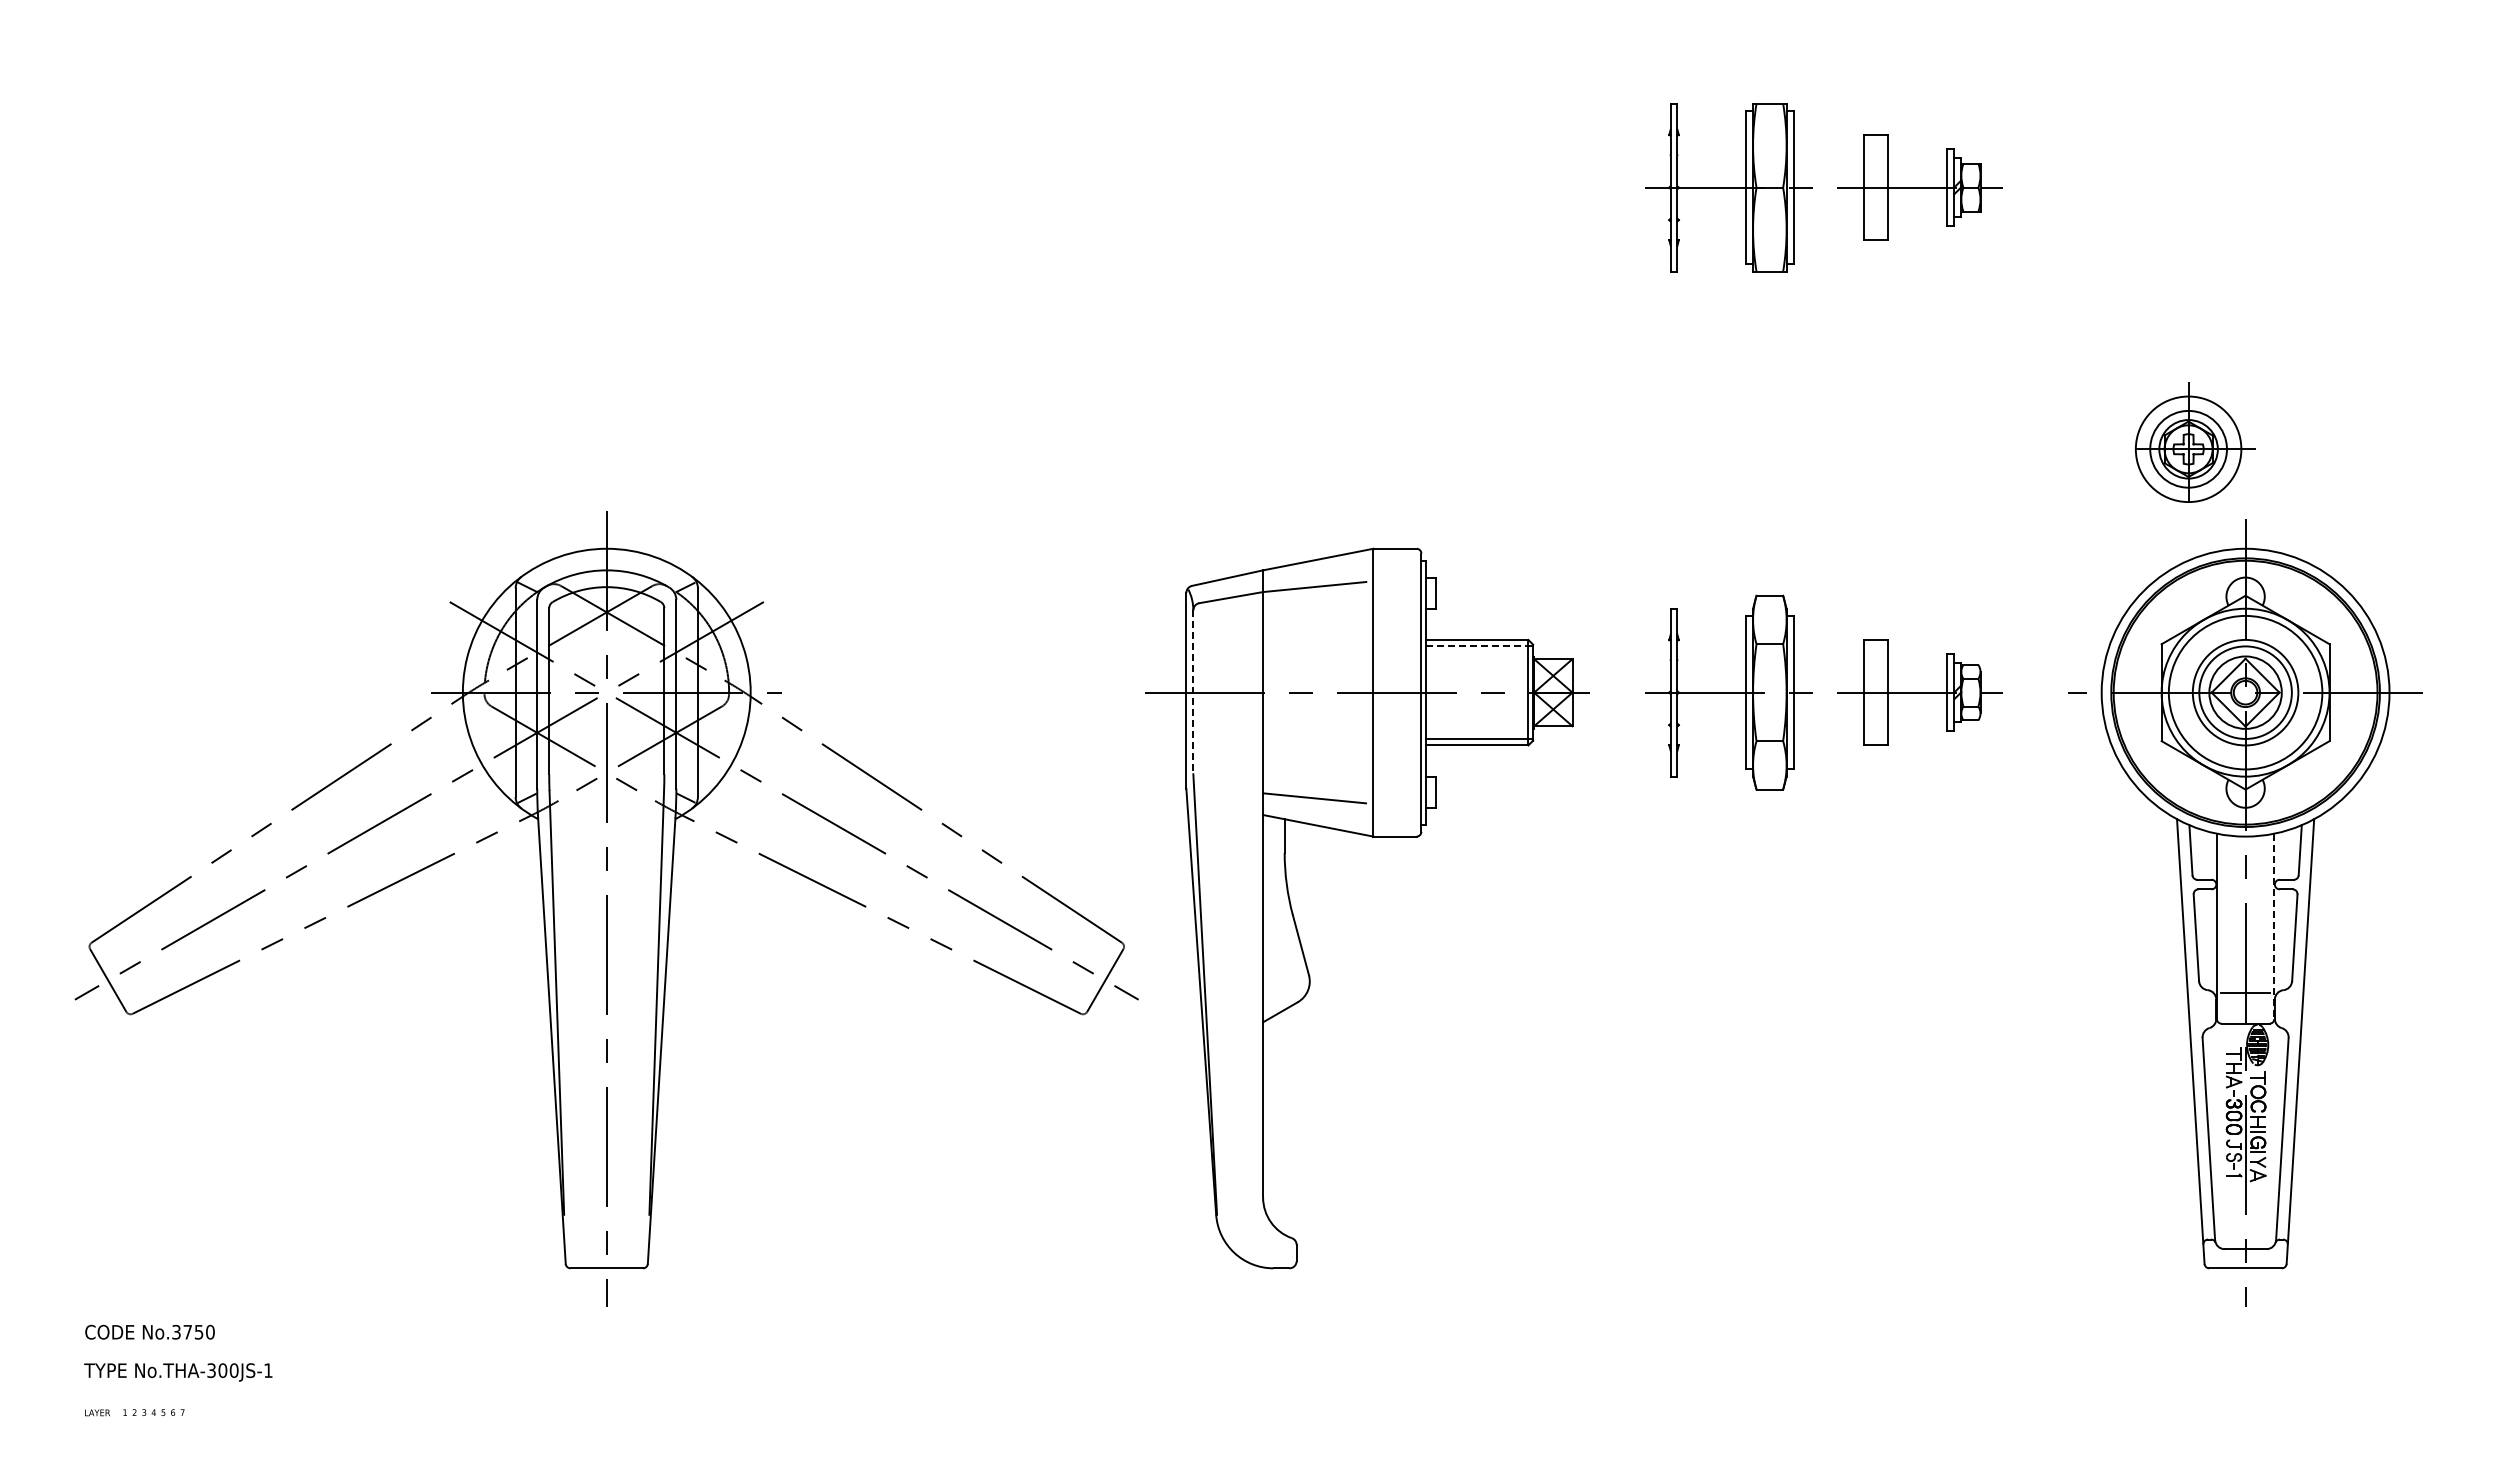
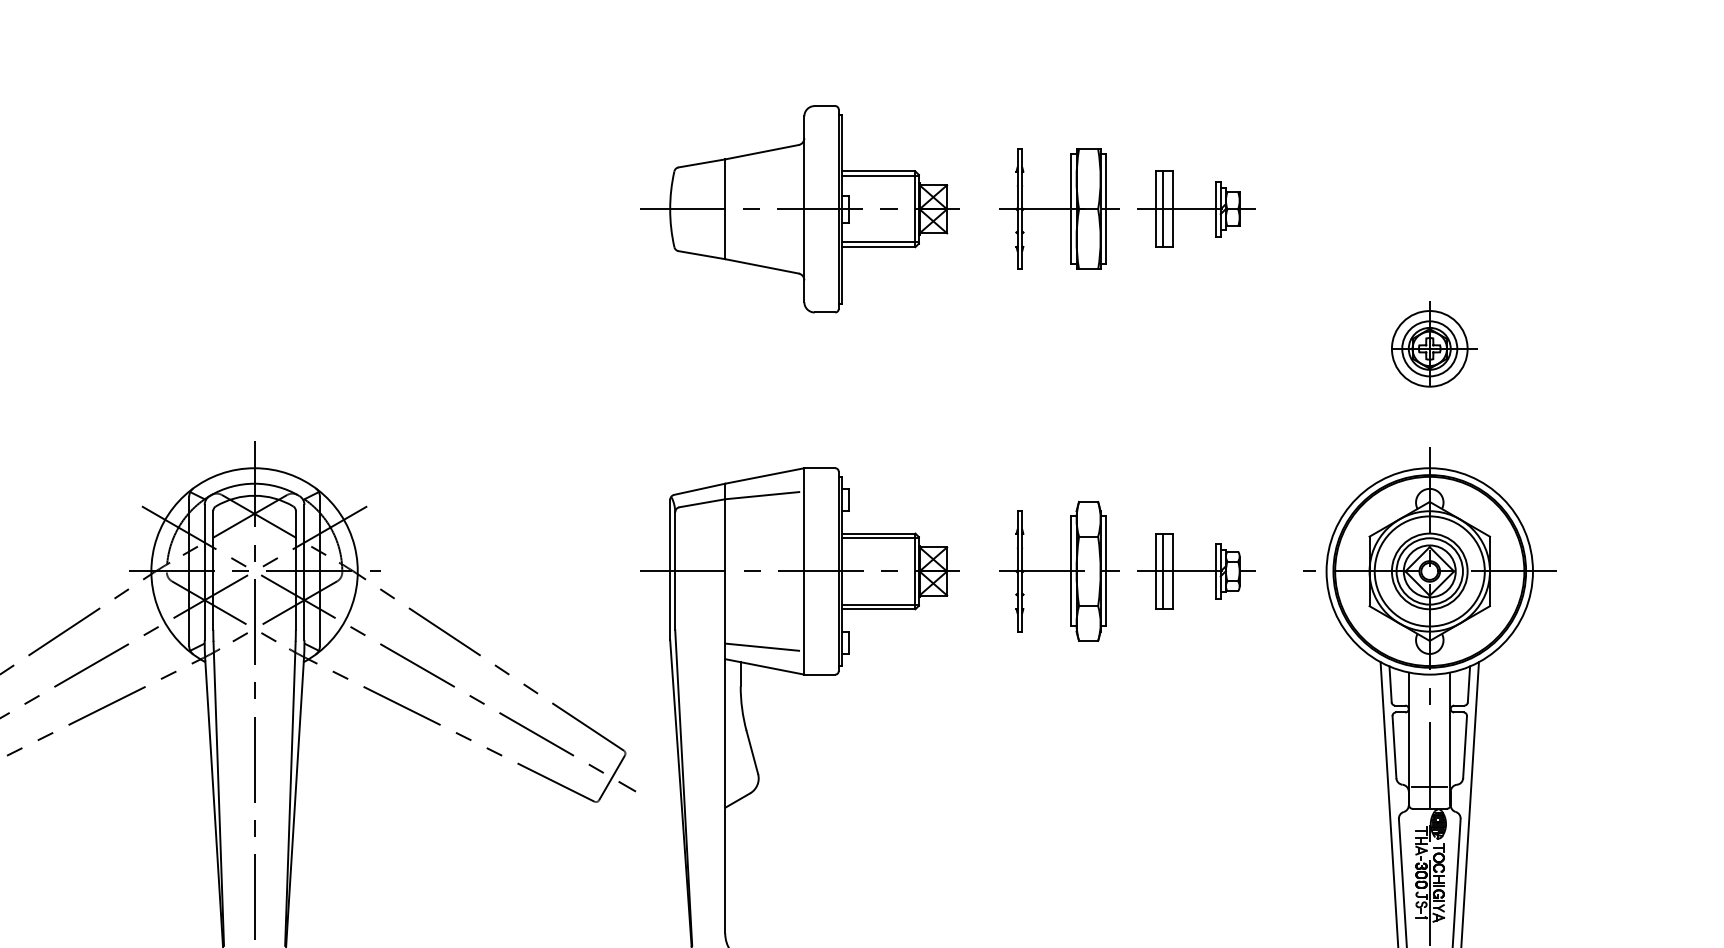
part: (1366, 187) -> (799, 209), added
line: (1873, 187) -> (1162, 209), added
part: (2195, 442) -> (1434, 343), moved
line: (1480, 646) -> (881, 538), dashed -> solid
line: (1193, 692) -> (675, 571), dashed -> solid
line: (1873, 692) -> (1162, 571), added
line: (2274, 926) -> (1450, 739), dashed -> solid

